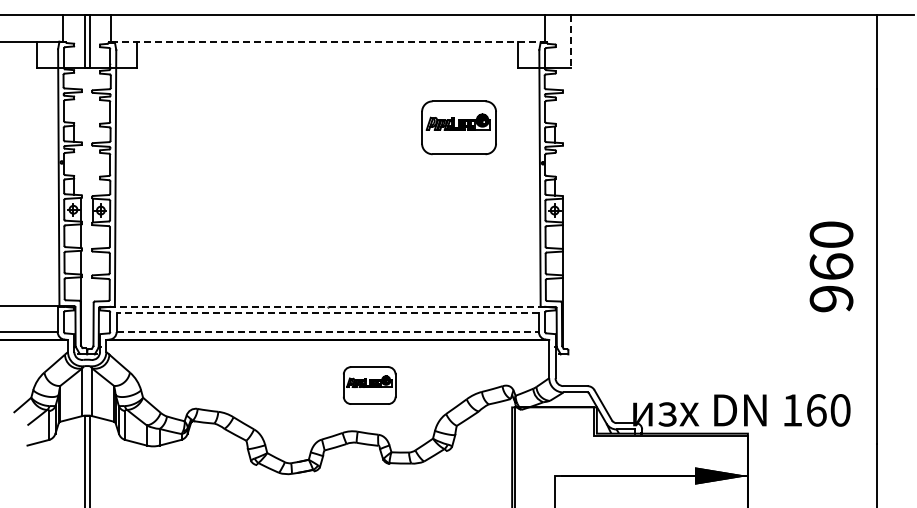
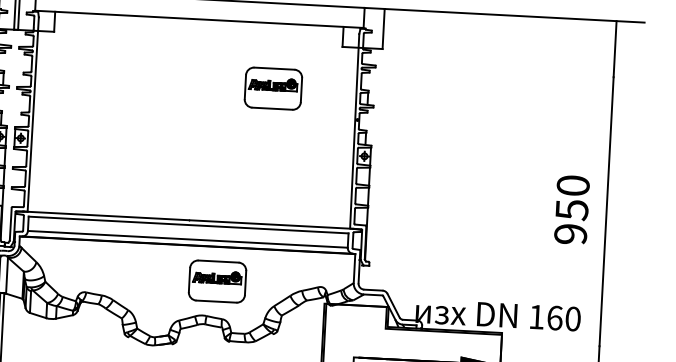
line: (327, 41) -> (199, 19), dashed -> solid
line: (571, 42) -> (383, 29), dashed -> solid
part: (458, 127) -> (273, 88), moved
text: (831, 266) -> (572, 209), 960 -> 950
line: (327, 306) -> (188, 219), dashed -> solid
line: (327, 313) -> (188, 225), dashed -> solid
line: (328, 332) -> (188, 239), dashed -> solid
part: (369, 385) -> (217, 281), size x1.43

